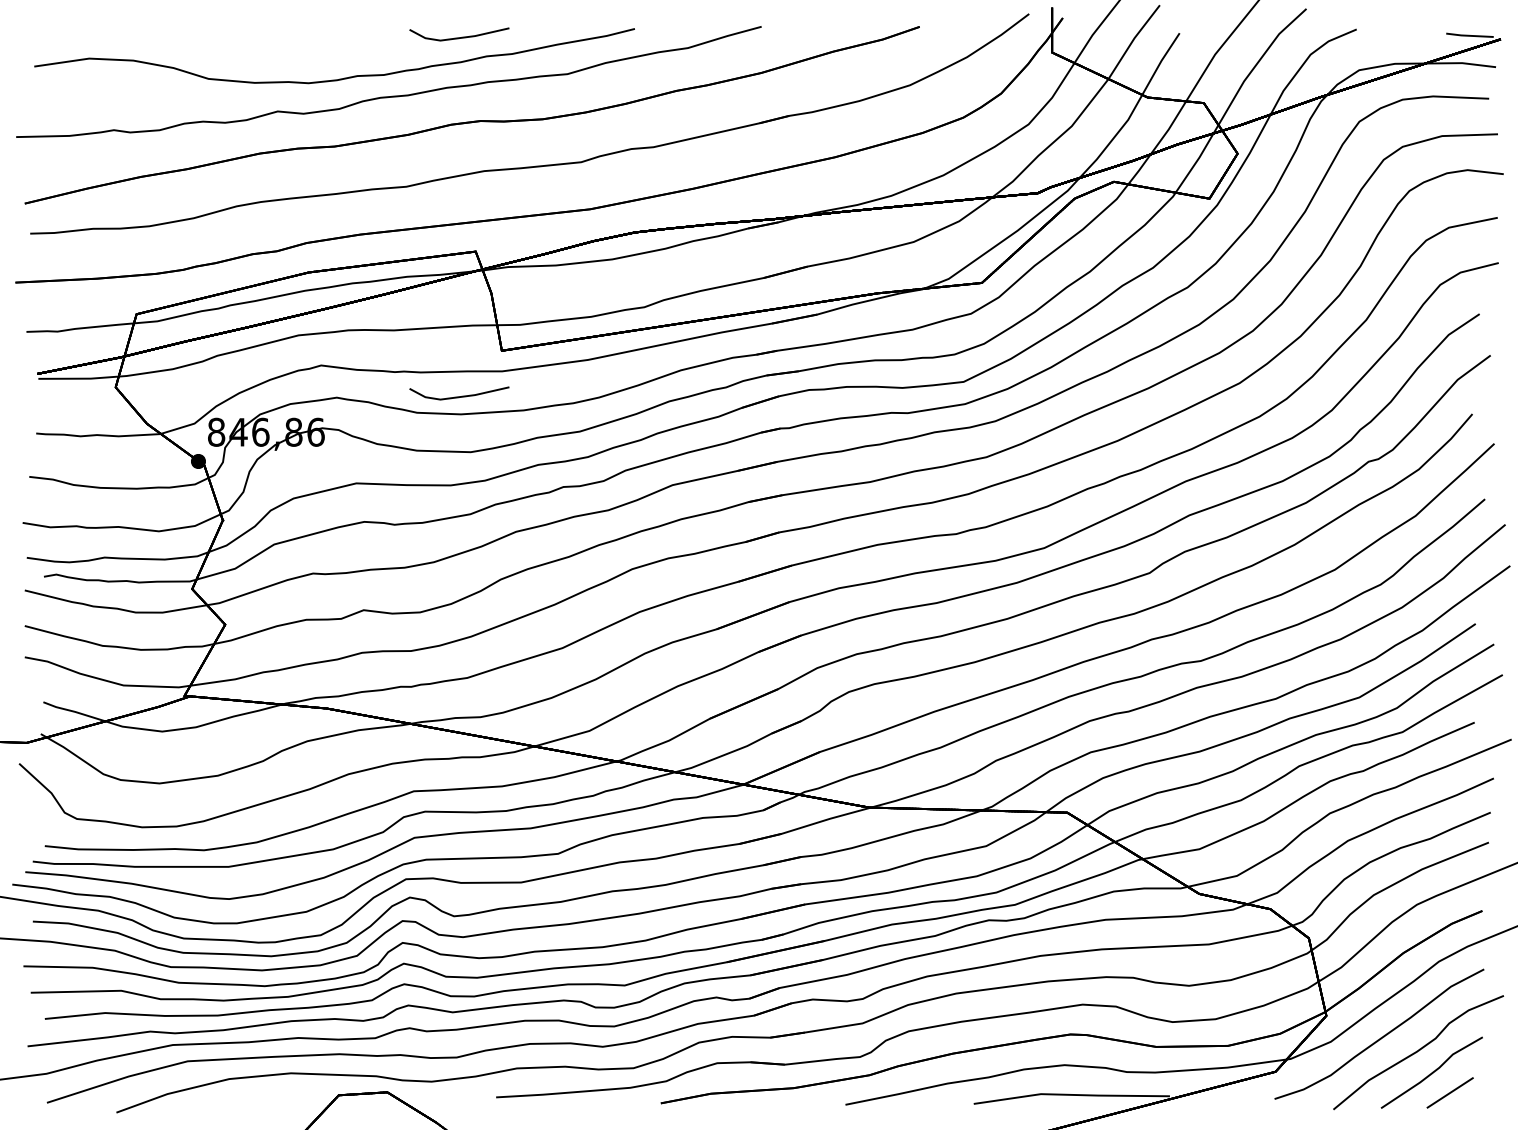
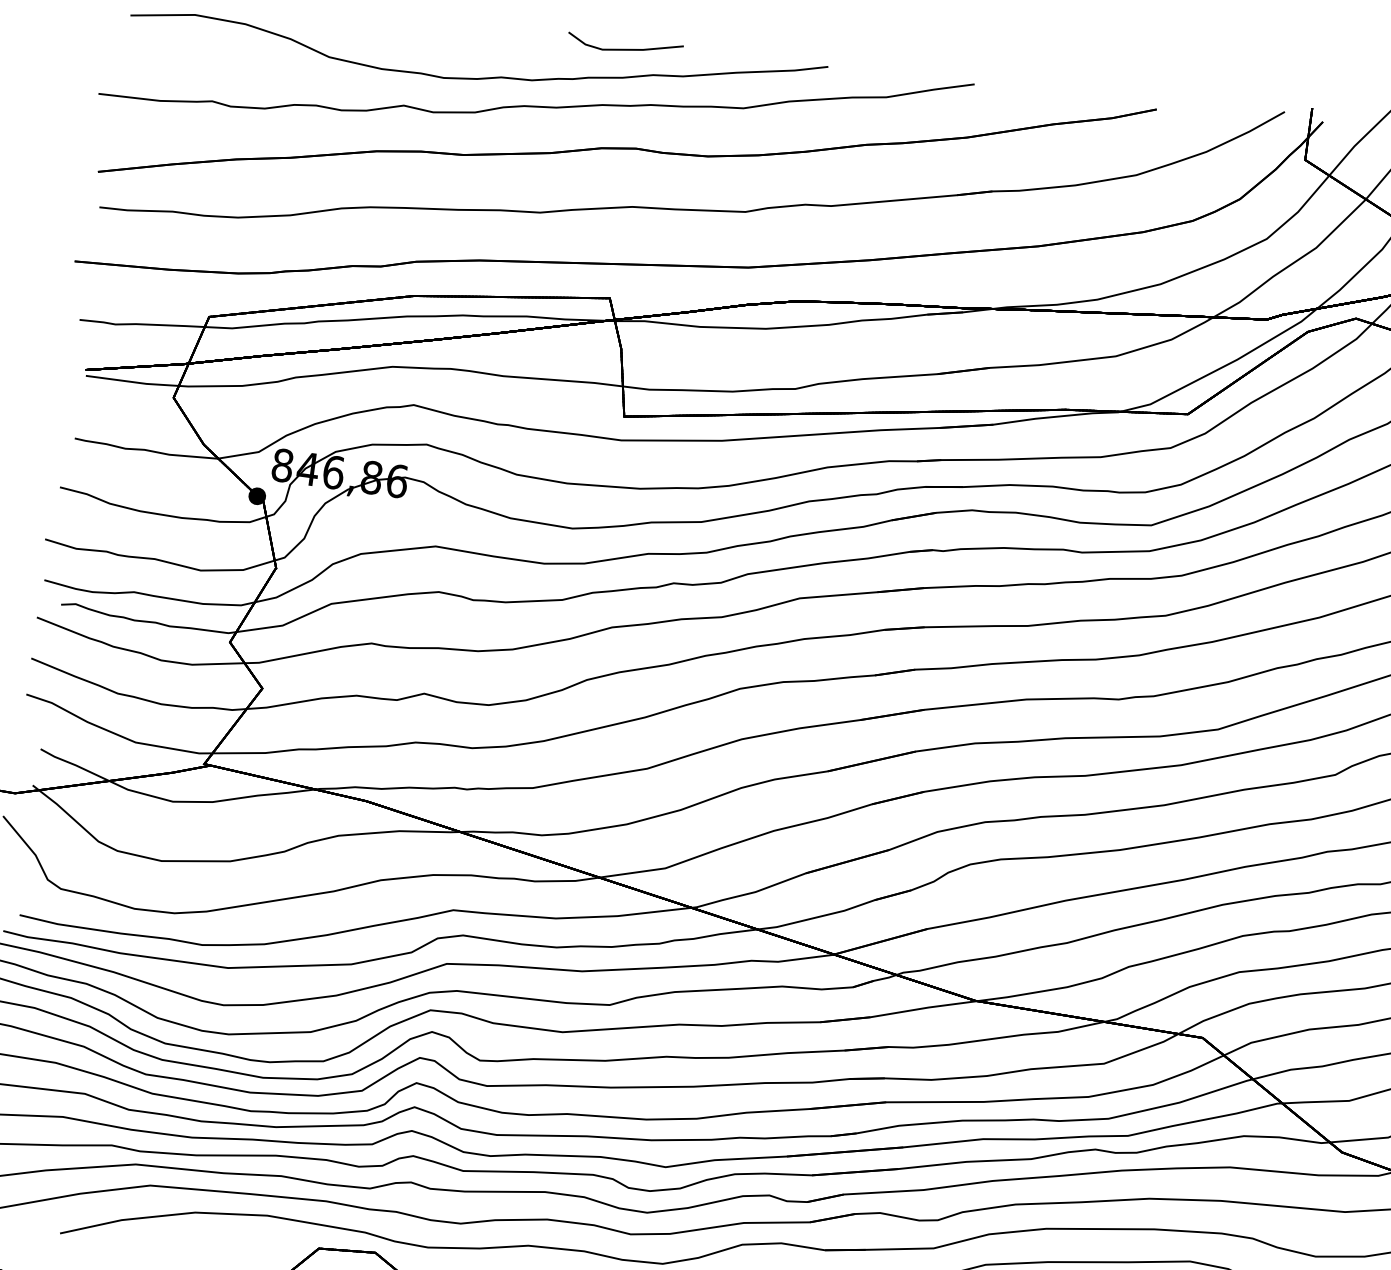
line: (459, 396) -> (568, 462), removed

